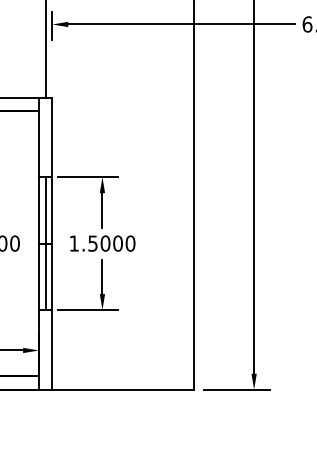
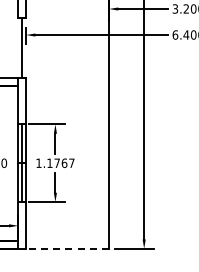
text: (111, 243) -> (60, 163), 1.5000 -> 1.1767
line: (123, 389) -> (67, 248), solid -> dashed

